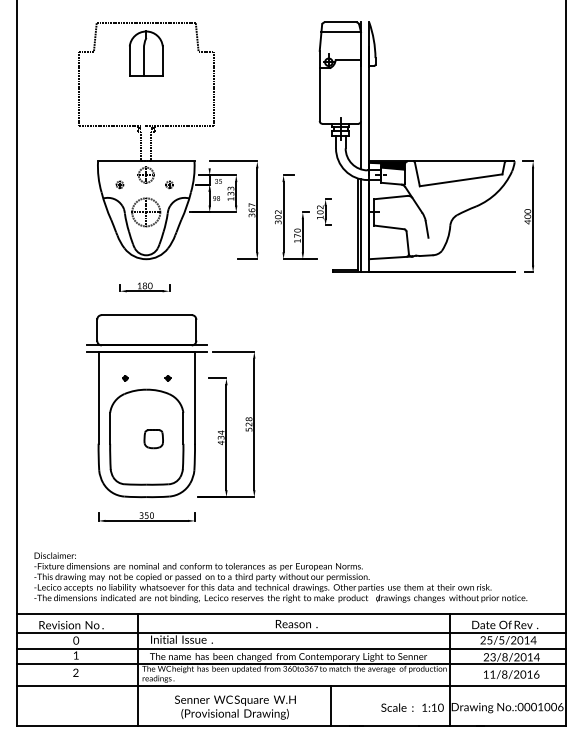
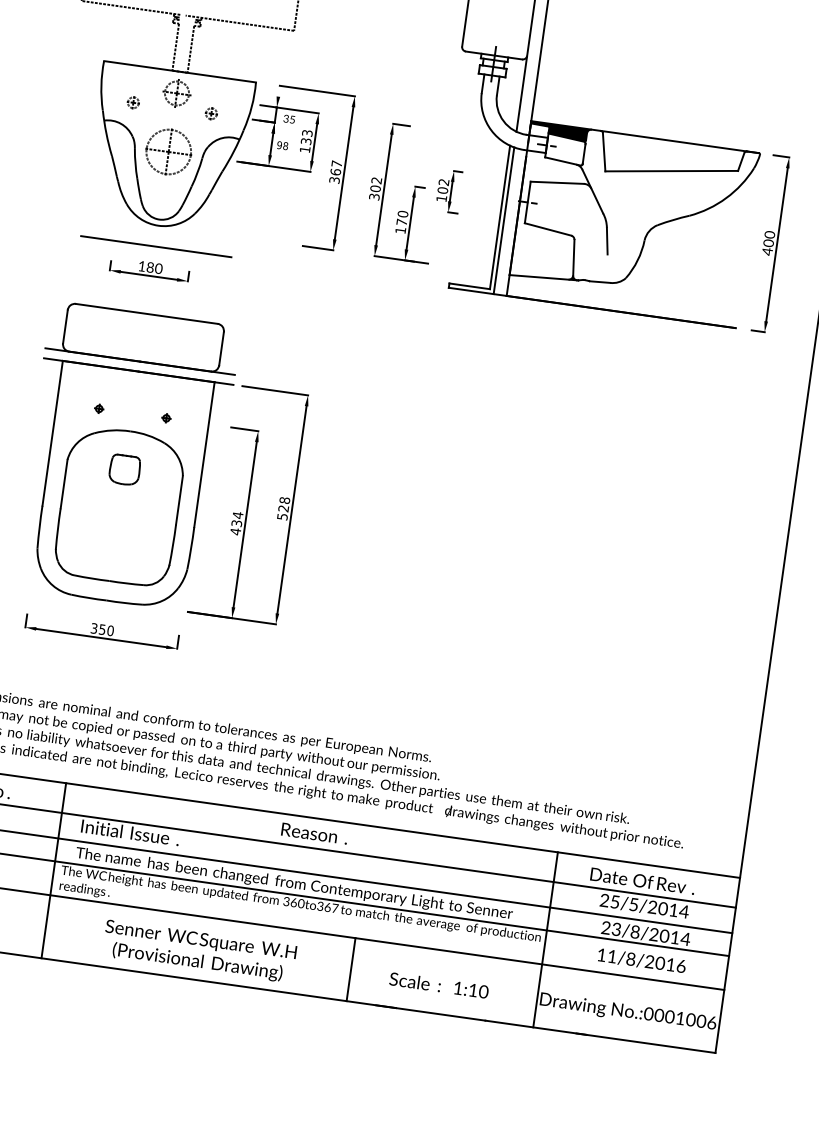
line: (146, 272) -> (155, 246), added
part: (153, 439) -> (124, 470), moved
text: (412, 707) -> (439, 985), moved

